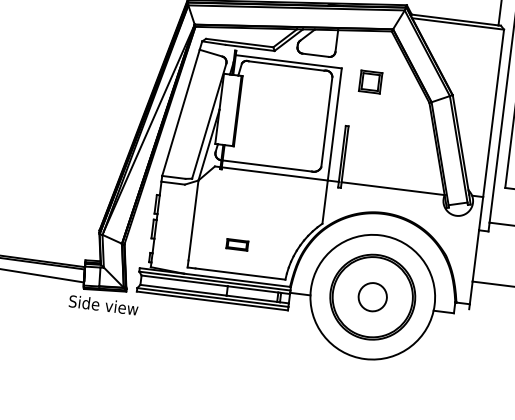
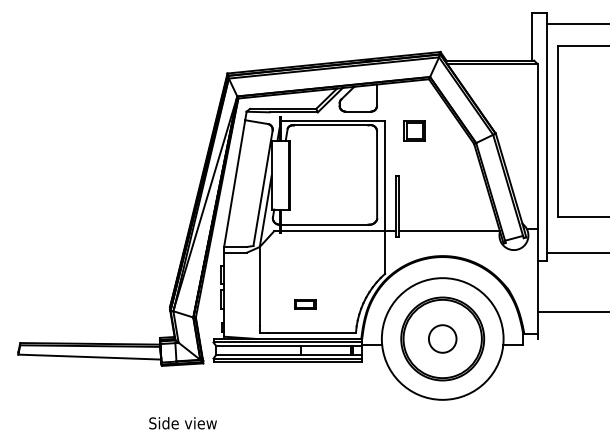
text: (103, 305) -> (182, 423), moved

